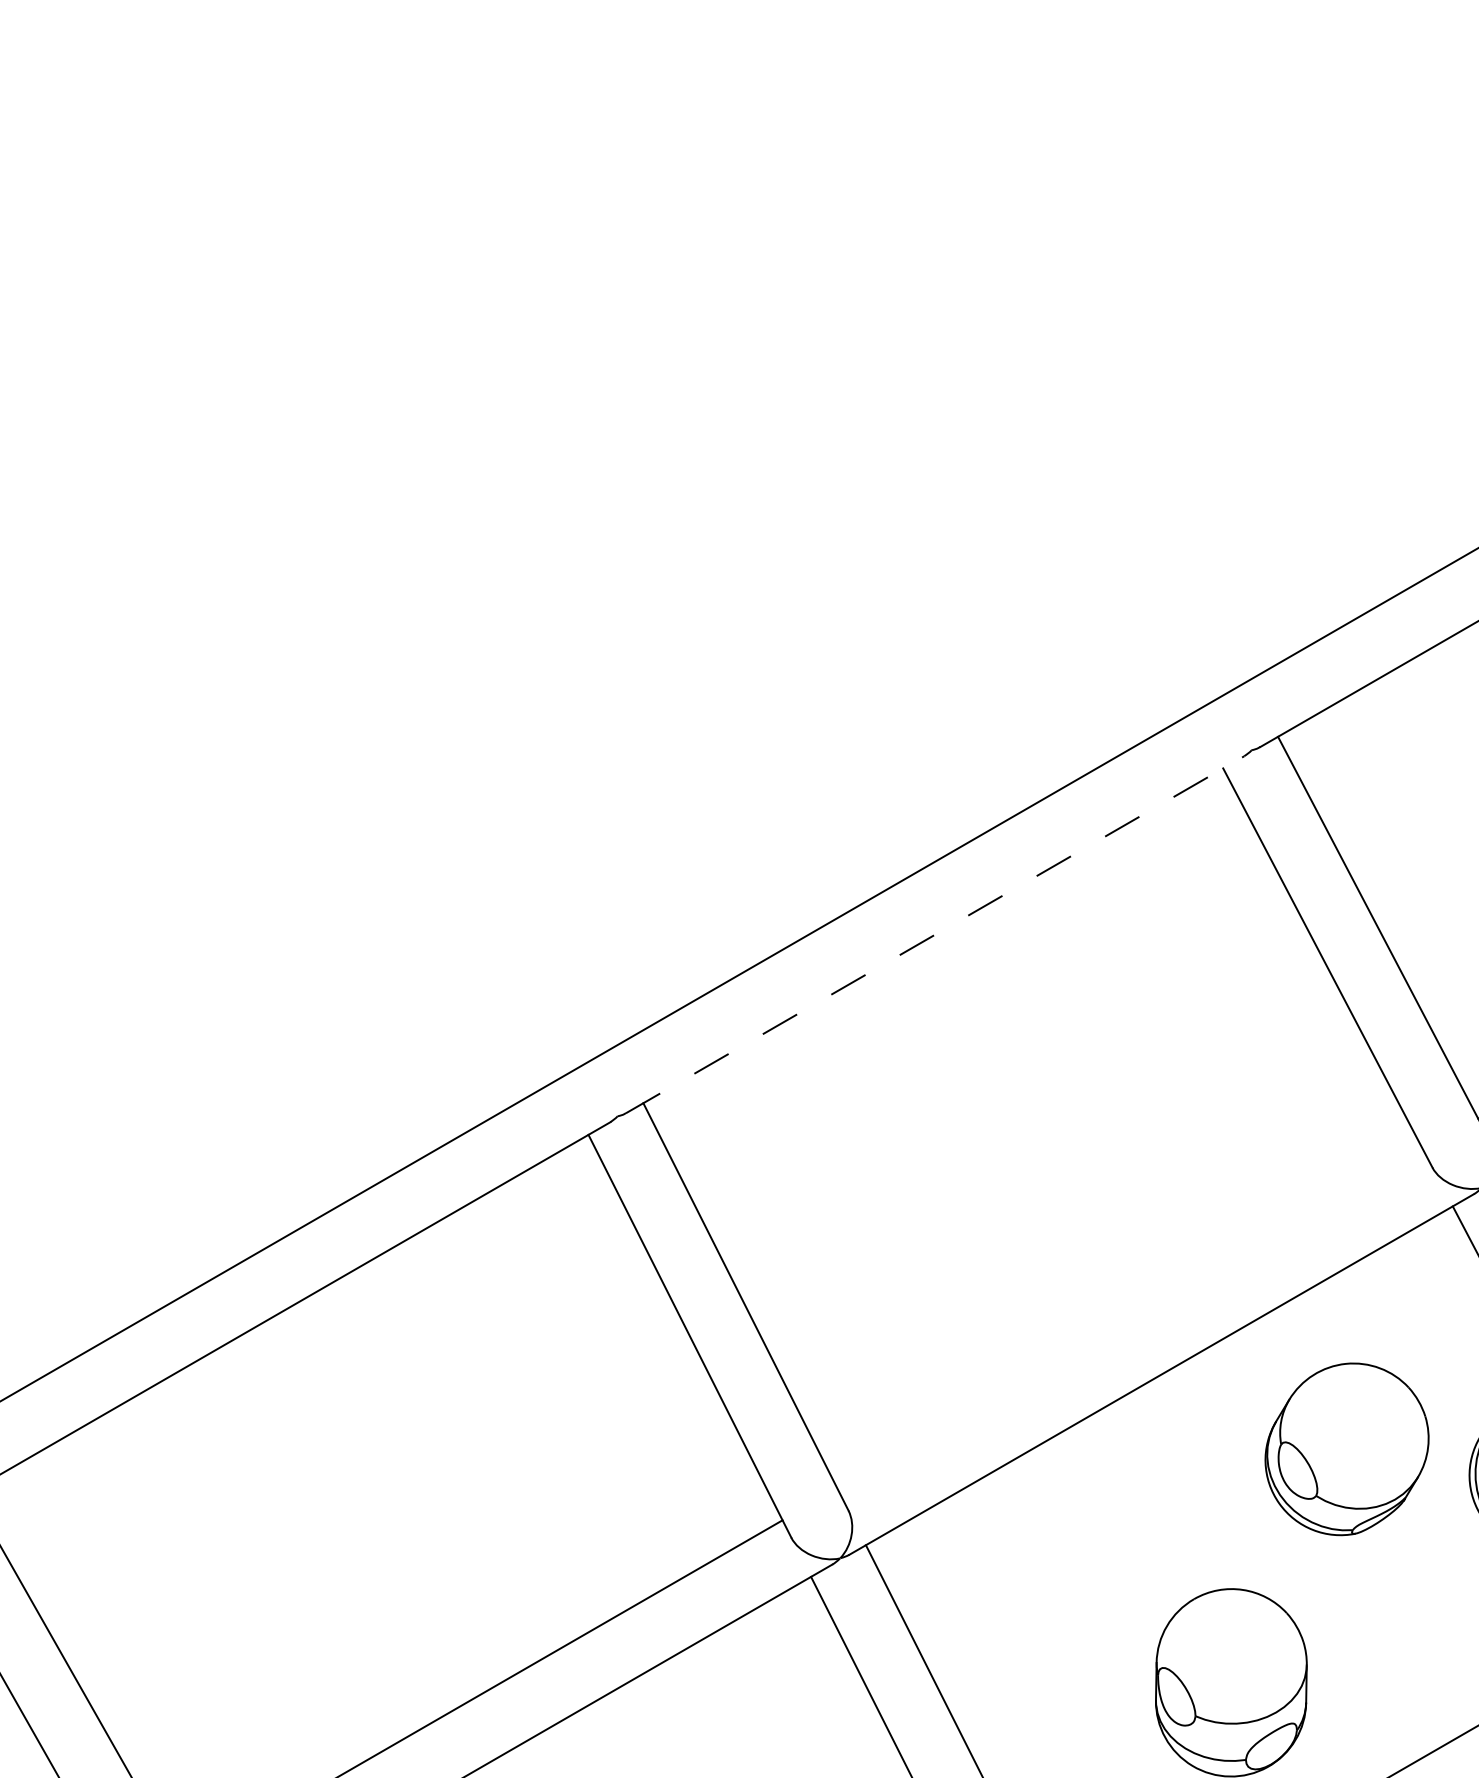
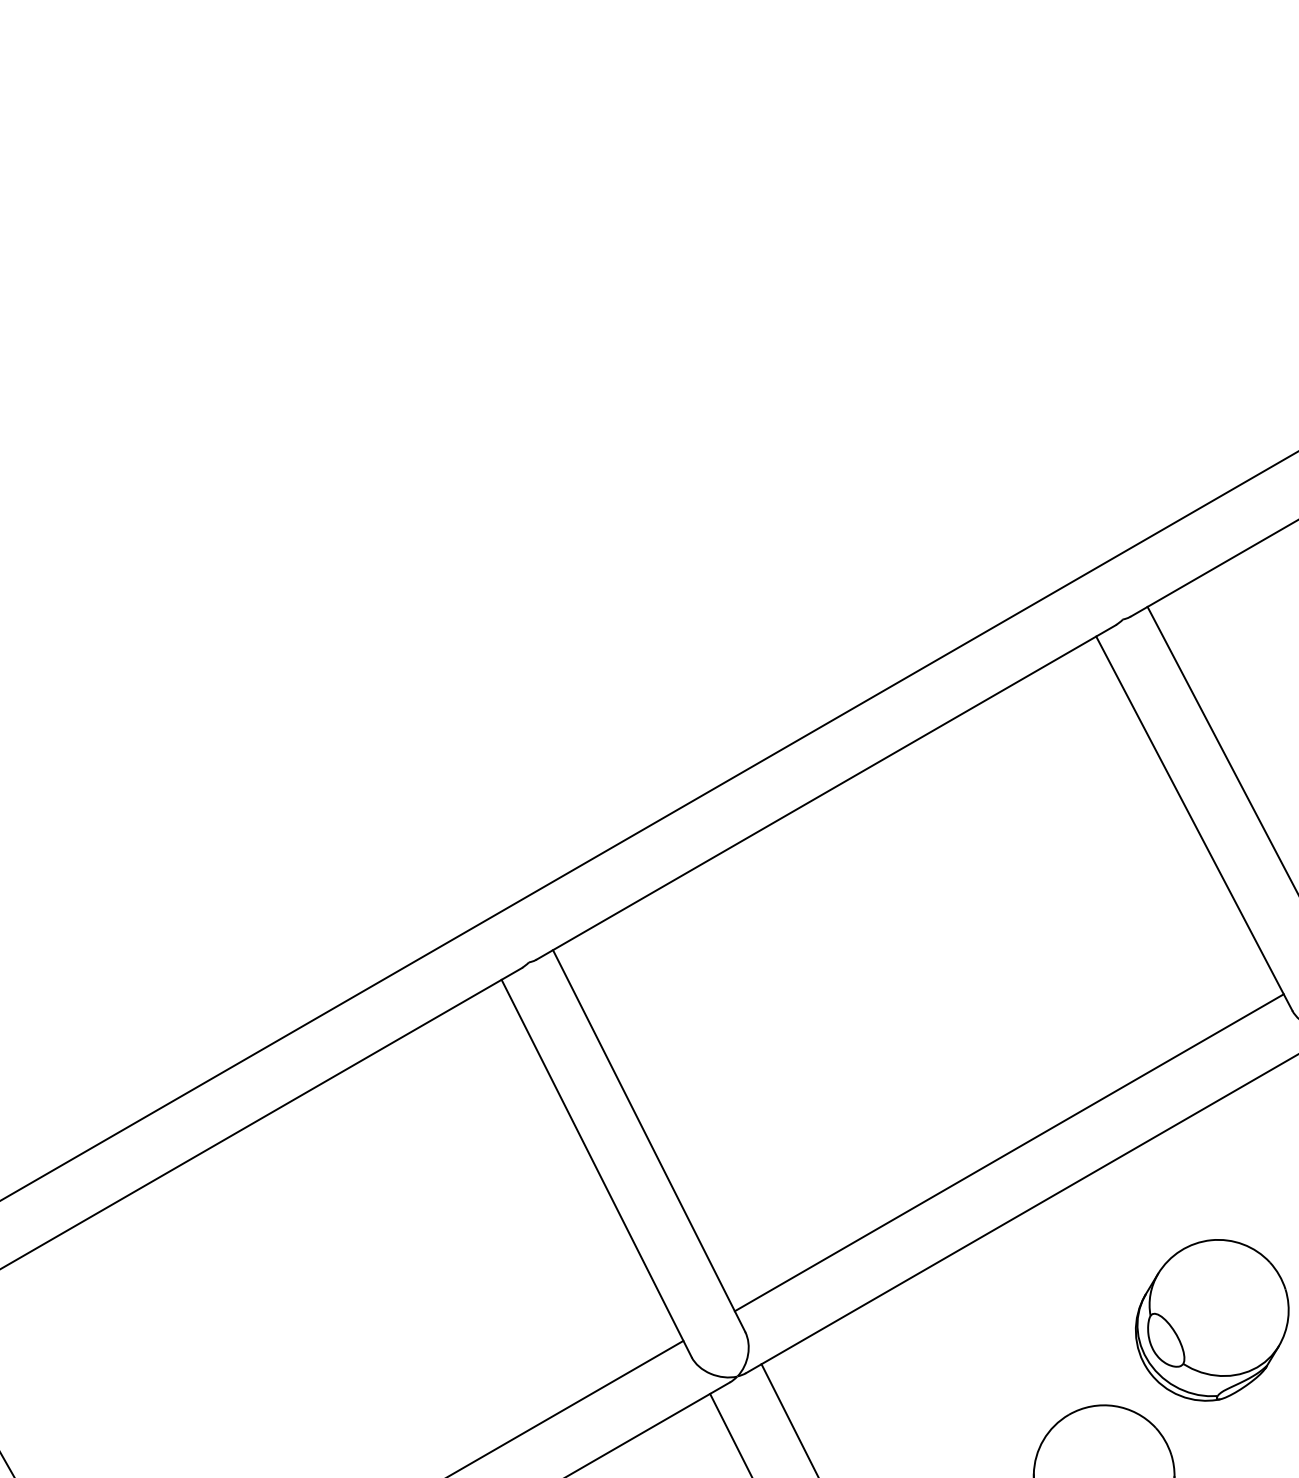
line: (935, 934) -> (826, 792), dashed -> solid
line: (1130, 1319) -> (1009, 1152), added
part: (1346, 1449) -> (1211, 1320), moved

